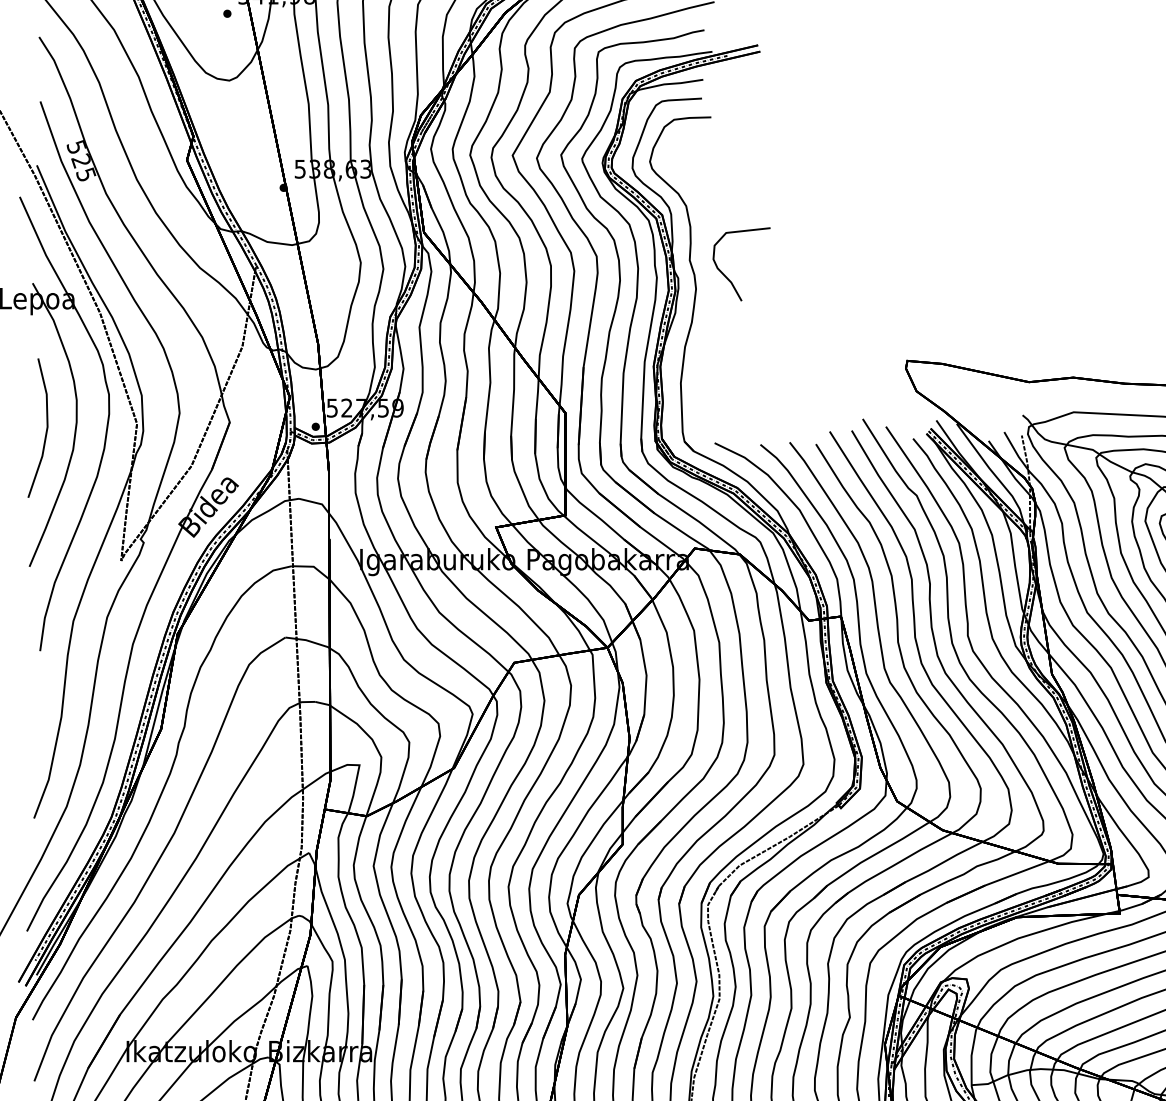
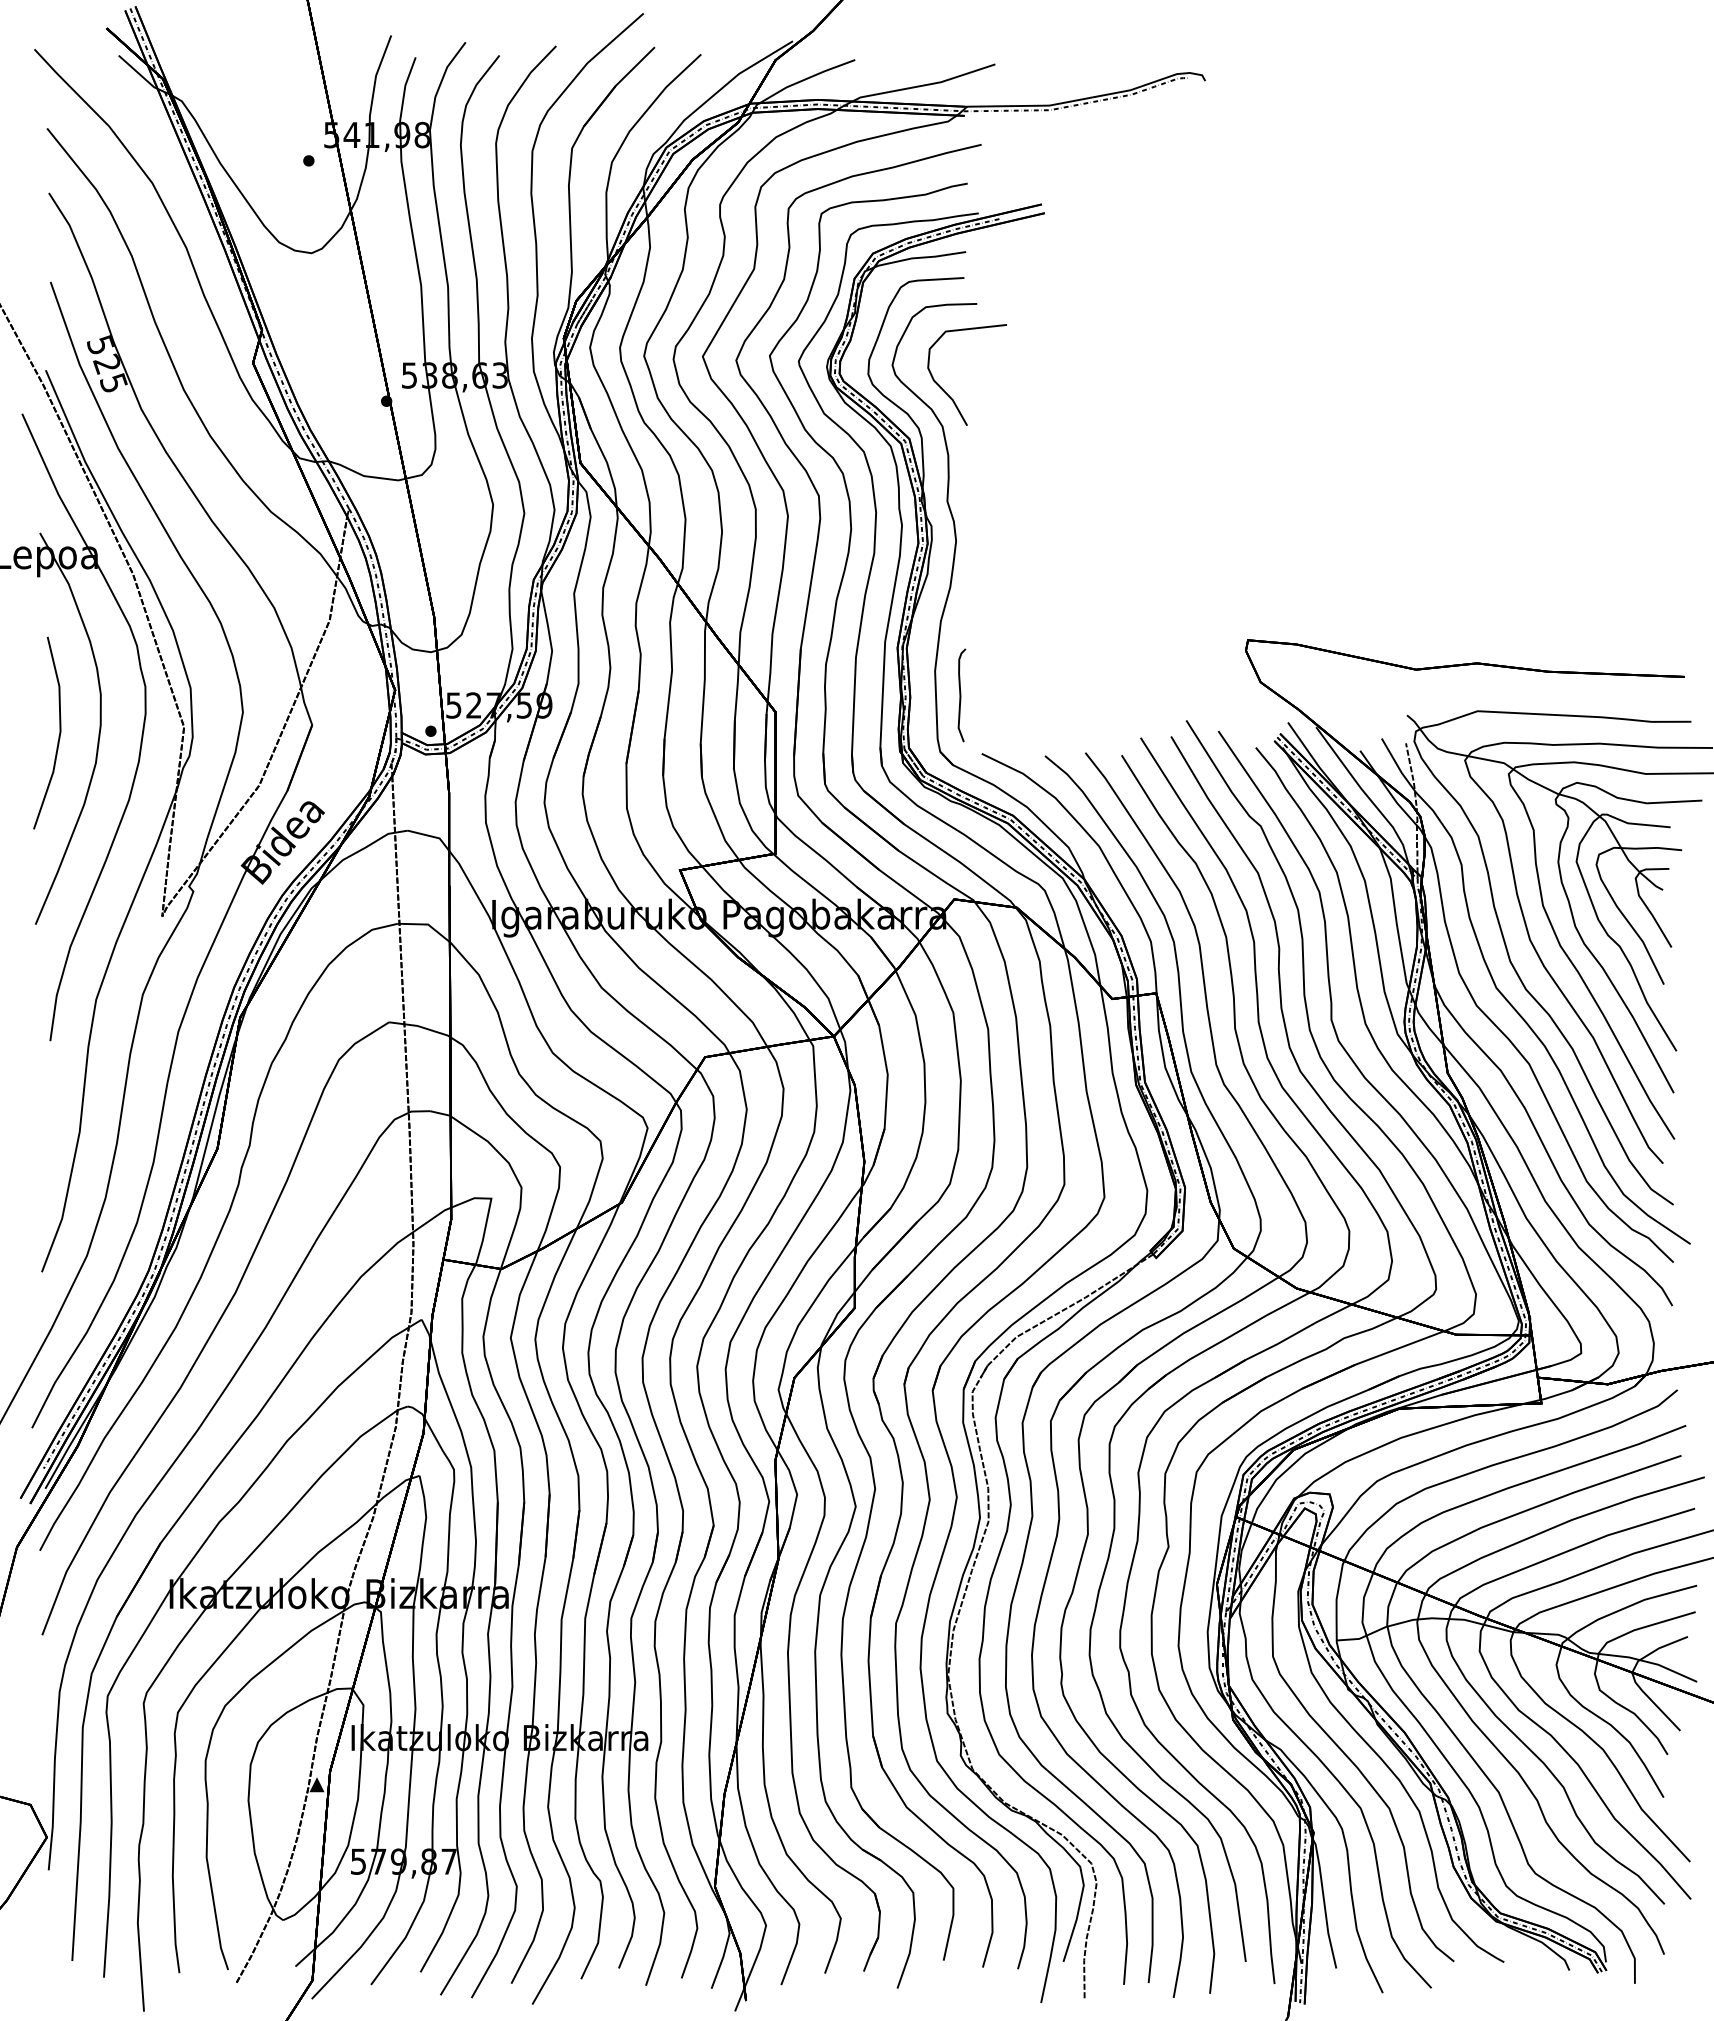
curve: (727, 277) -> (947, 393), moved
curve: (699, 400) -> (961, 695), added

